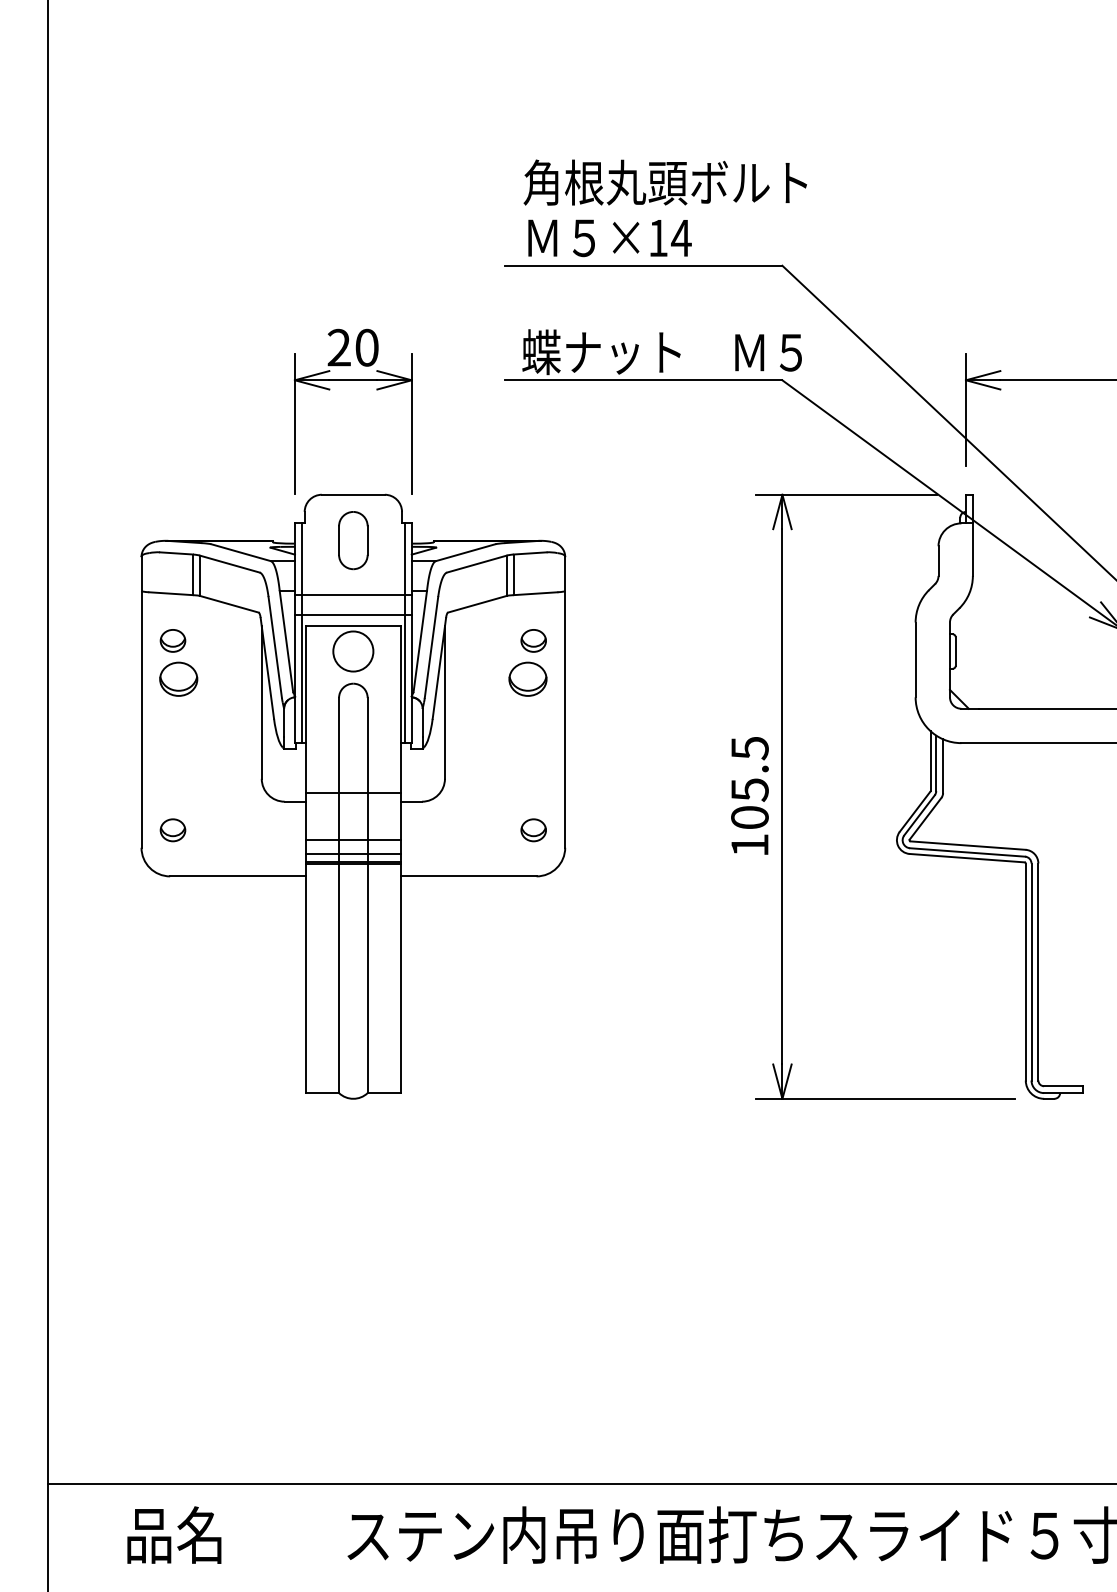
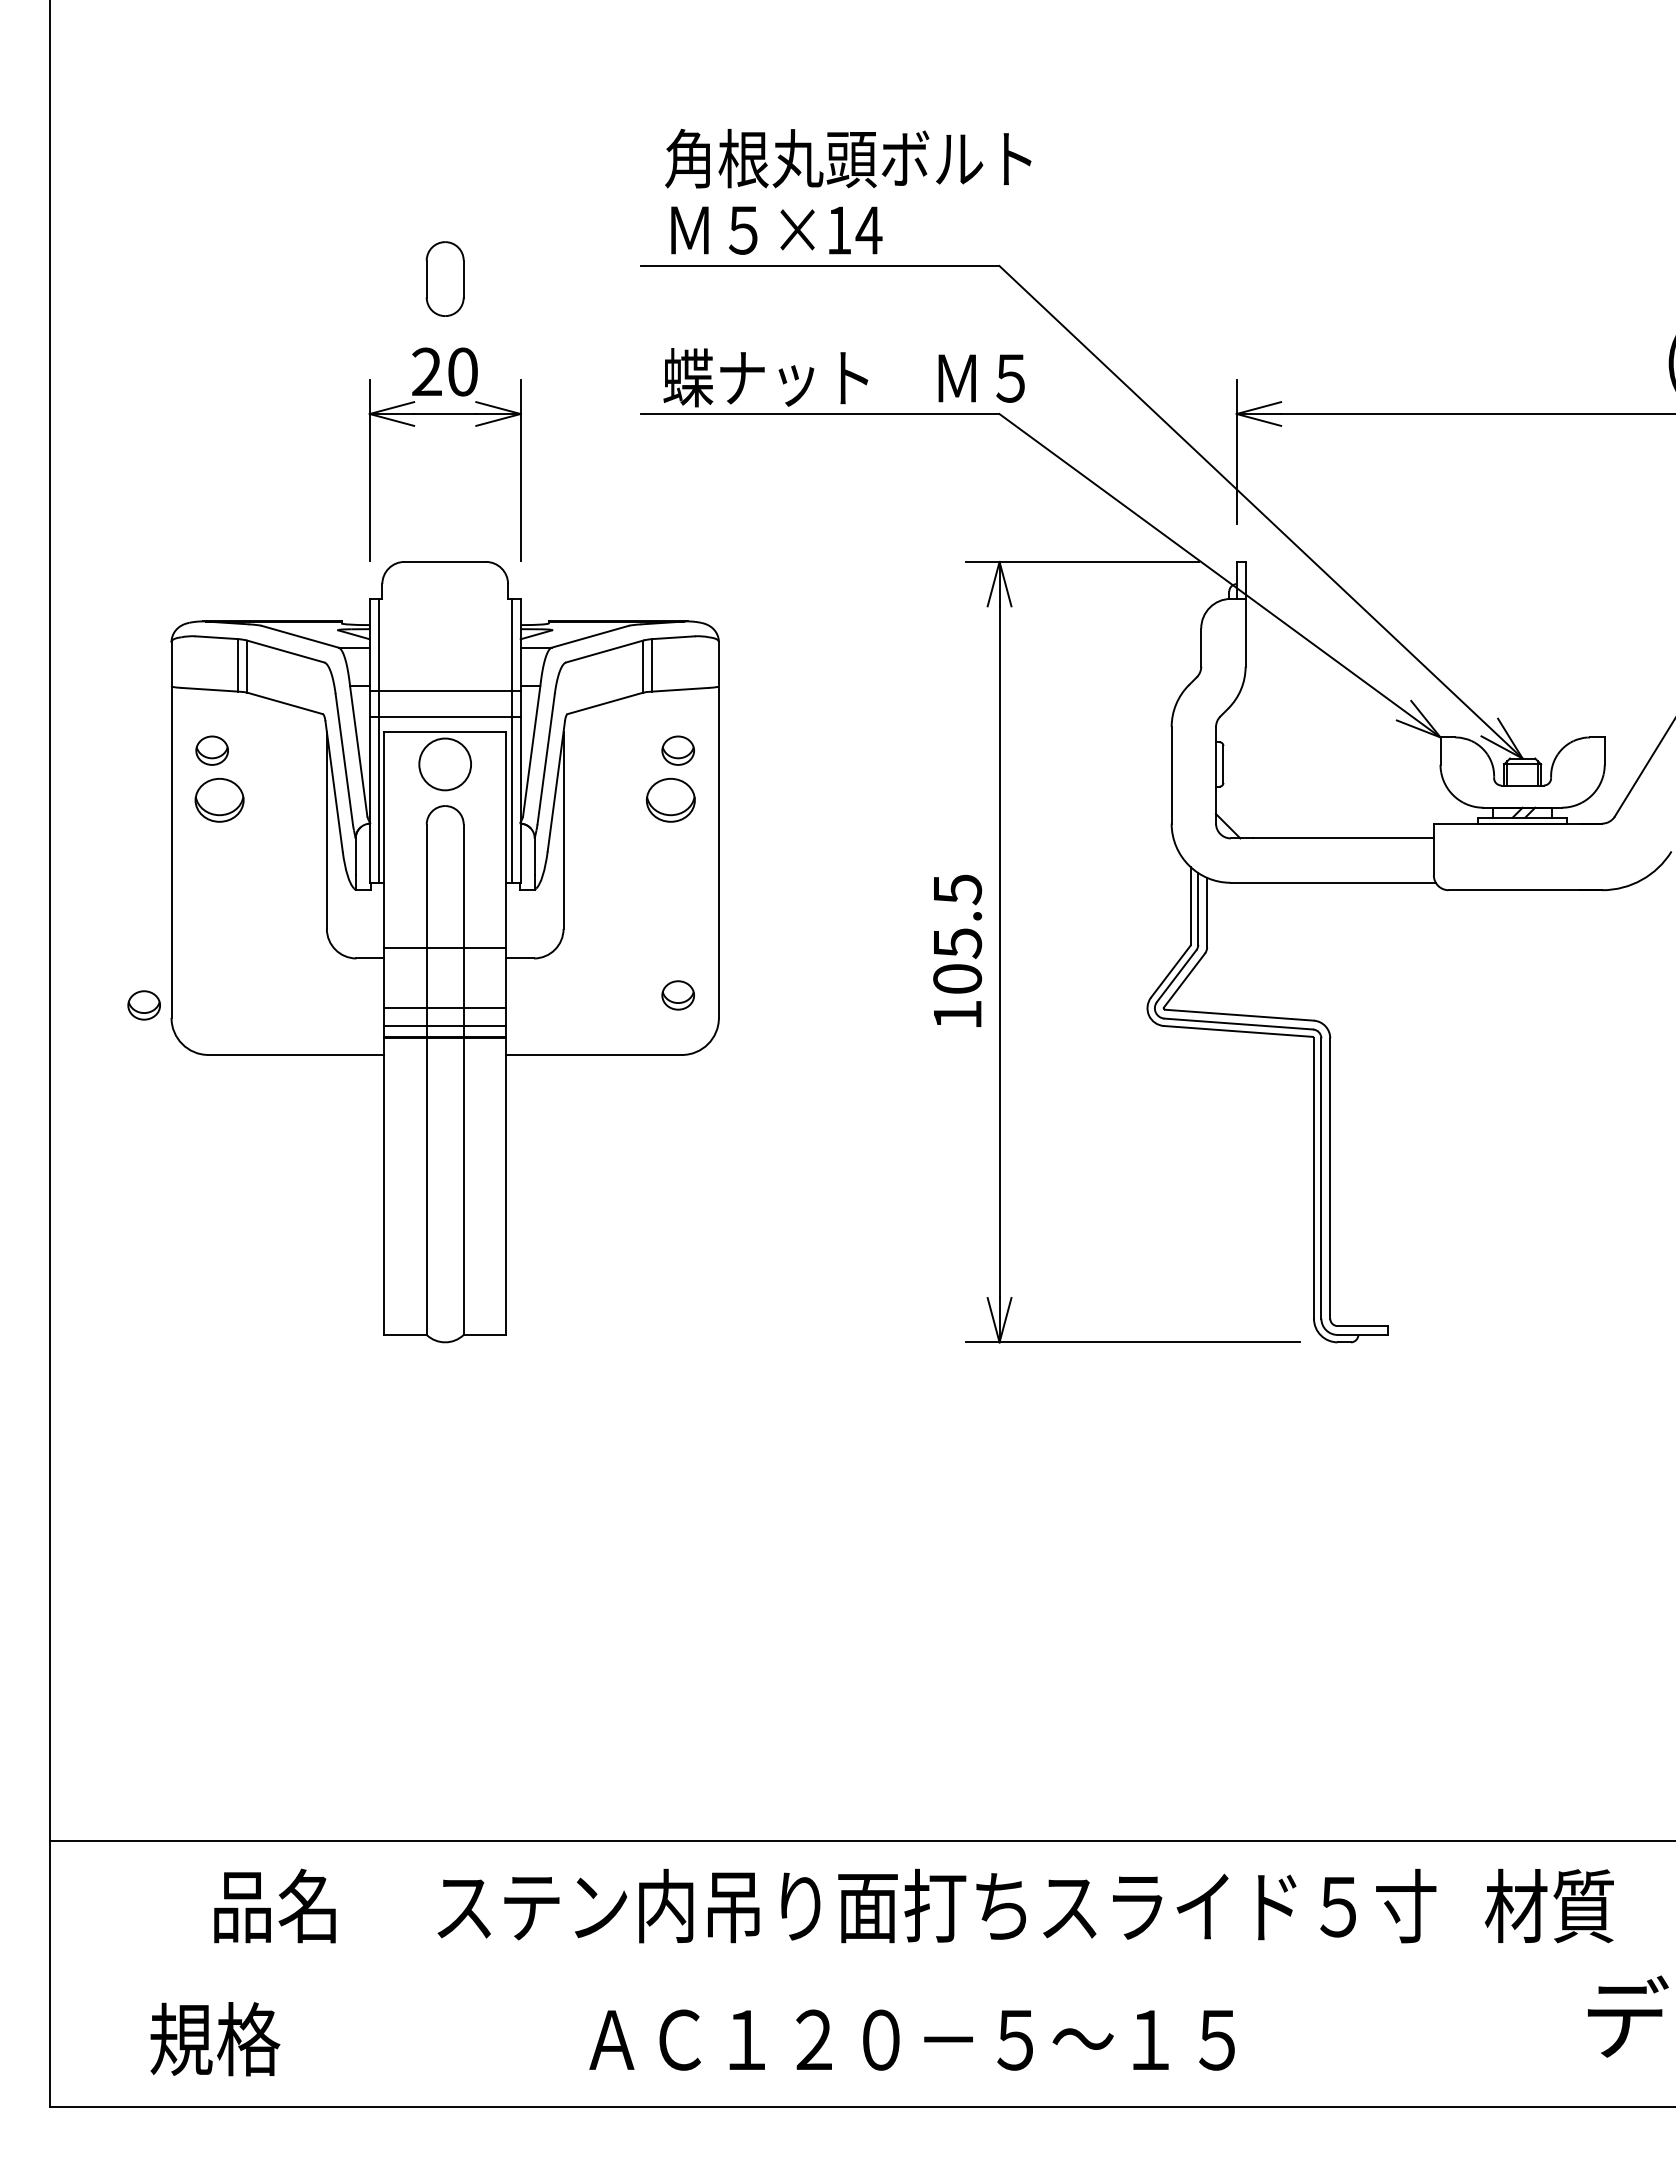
part: (352, 540) -> (444, 278), moved
part: (172, 830) -> (143, 1005), moved
text: (174, 1534) -> (274, 1905), moved

